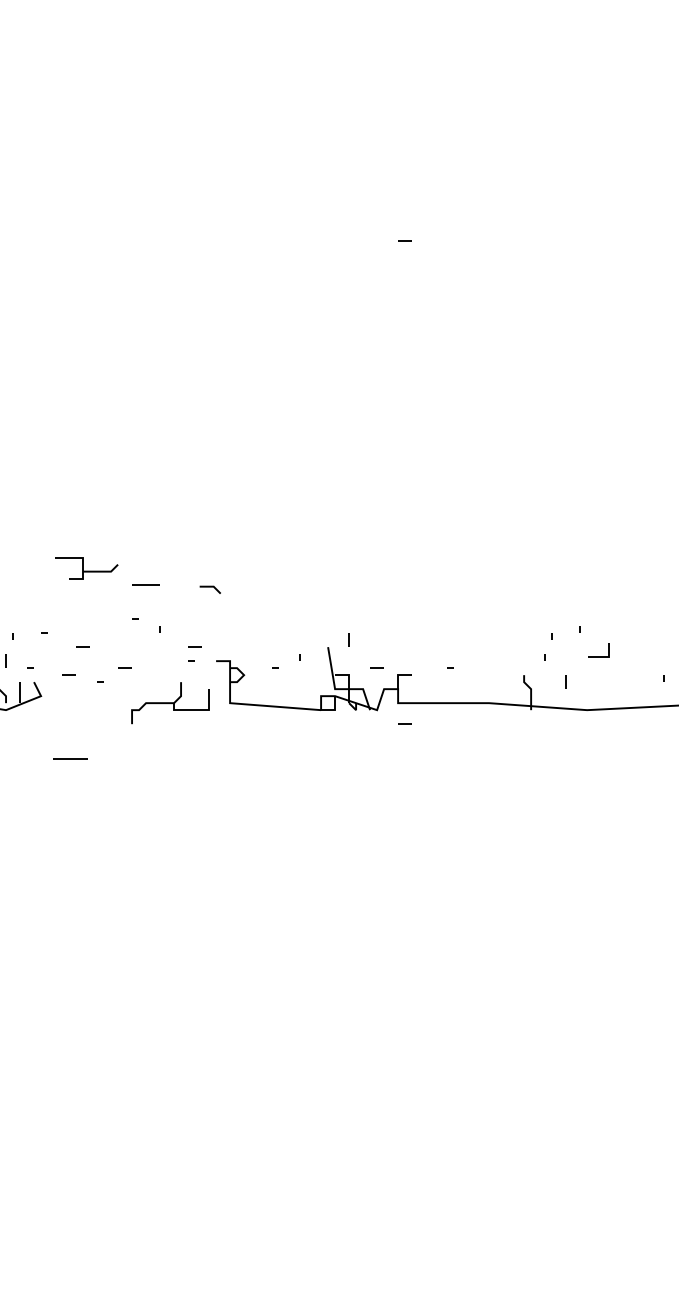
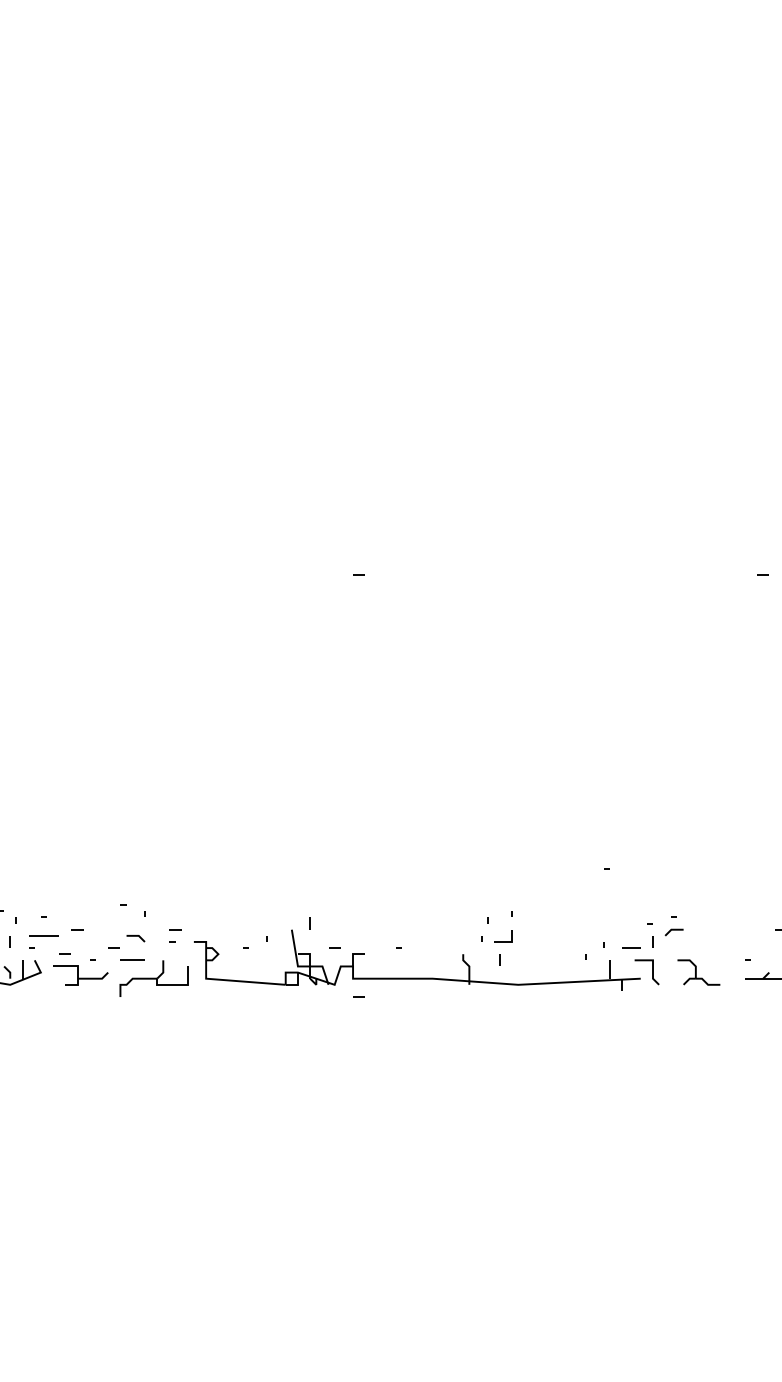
part: (86, 567) -> (80, 975), moved
line: (145, 583) -> (132, 959), moved
line: (209, 587) -> (135, 936), moved
line: (598, 656) -> (503, 941), moved
line: (70, 758) -> (43, 935), moved

